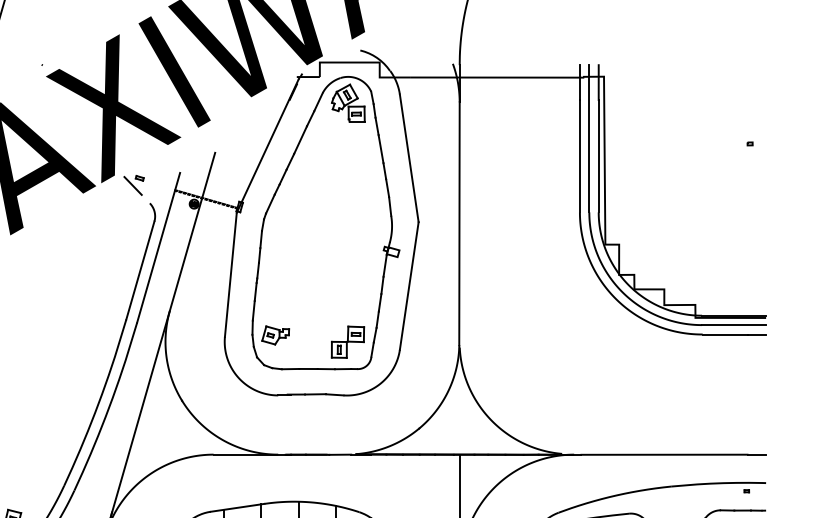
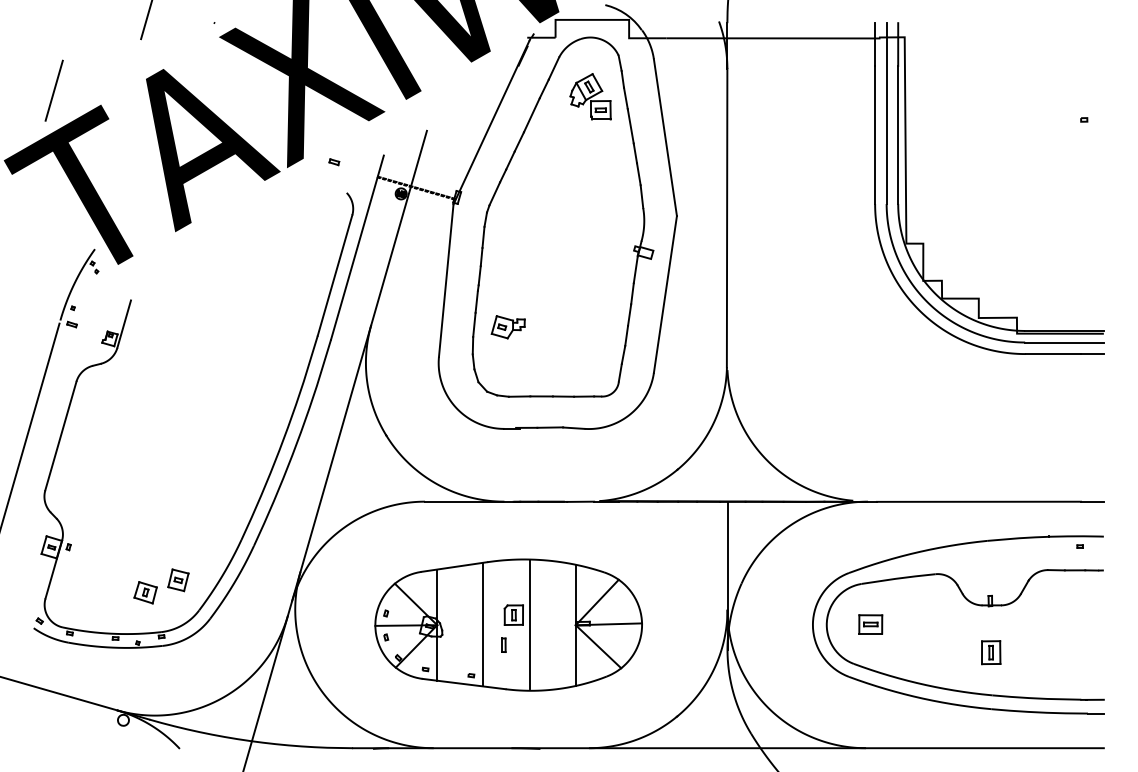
part: (348, 102) -> (590, 96), moved
line: (132, 185) -> (325, 171), removed
part: (275, 335) -> (507, 327), moved
part: (347, 342) -> (589, 363), removed

